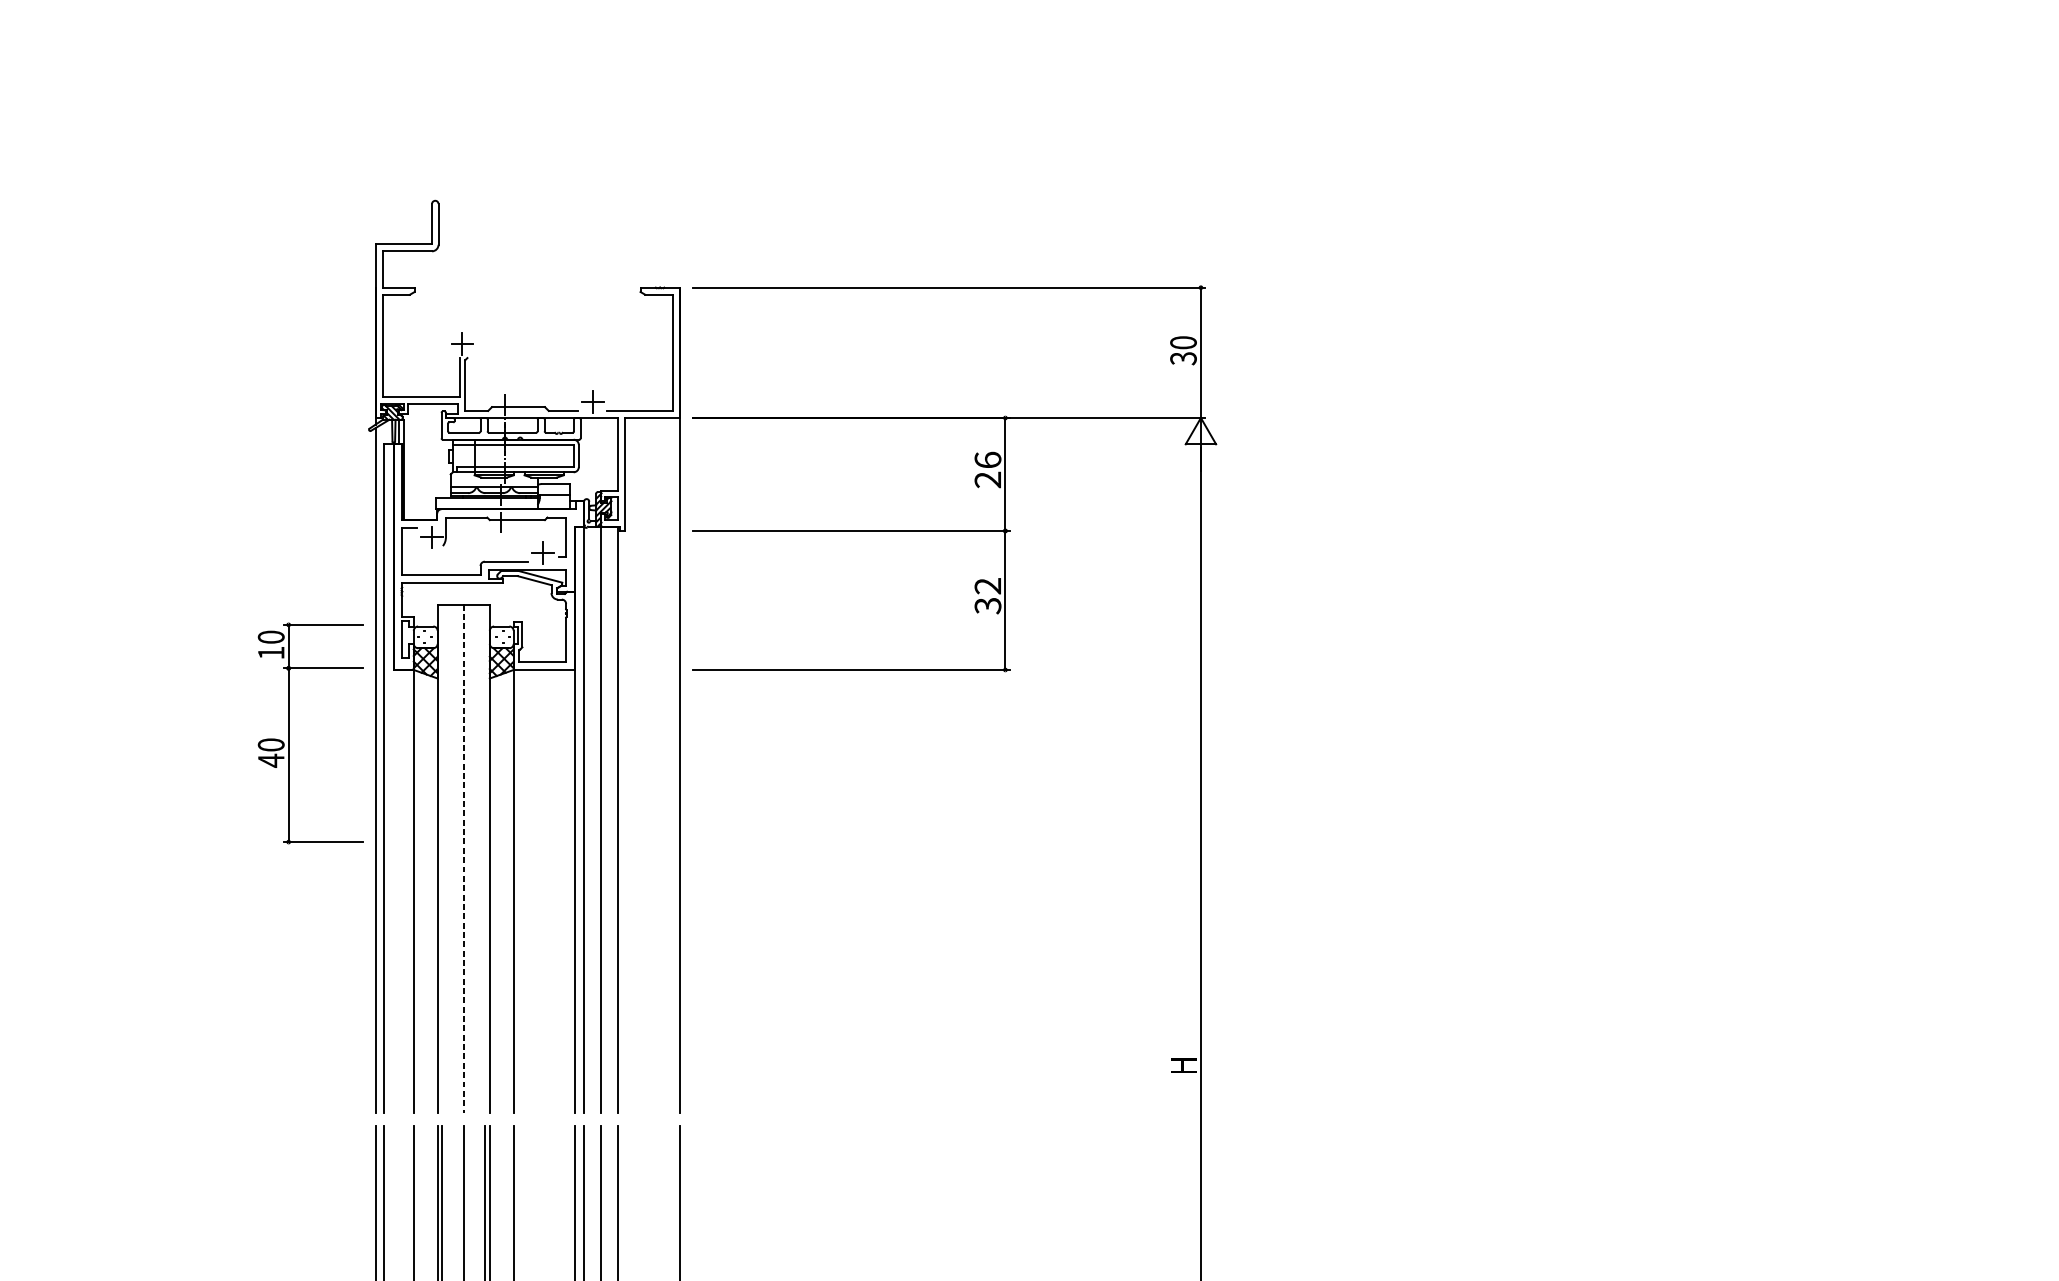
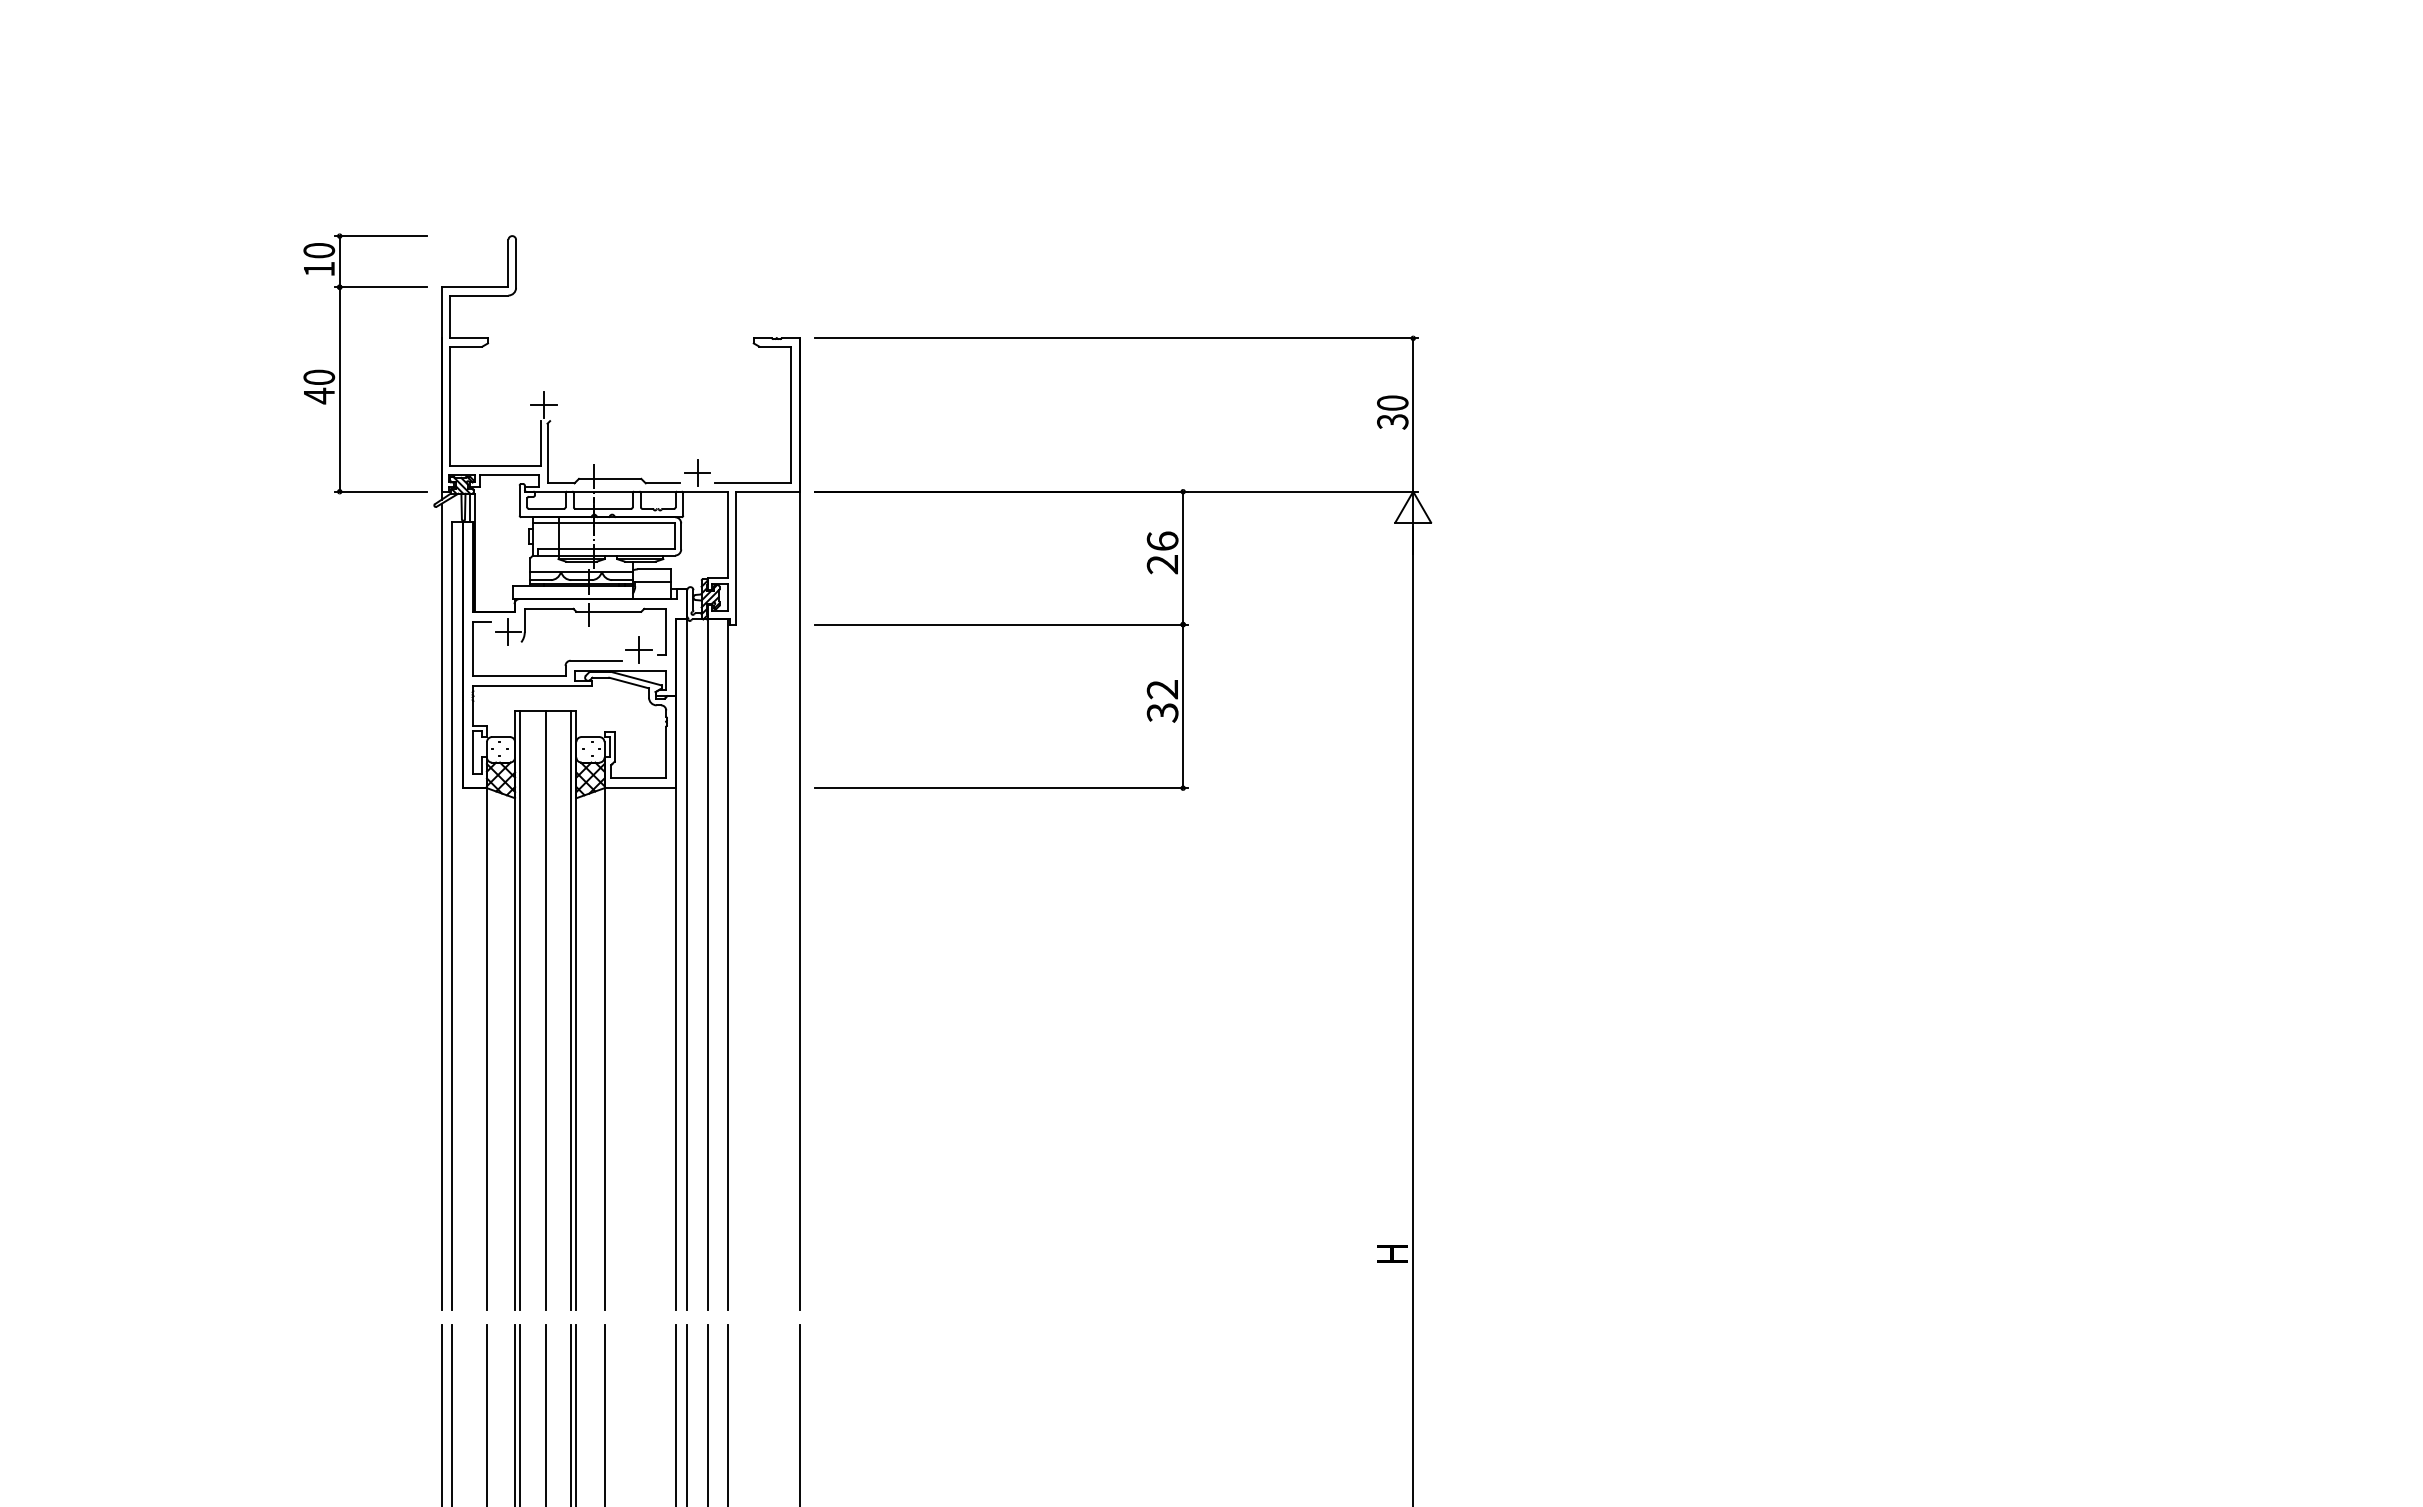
part: (289, 733) -> (340, 363), moved
line: (442, 858) -> (520, 1010), added
line: (485, 858) -> (571, 1010), added
line: (463, 859) -> (545, 1011), dashed -> solid

